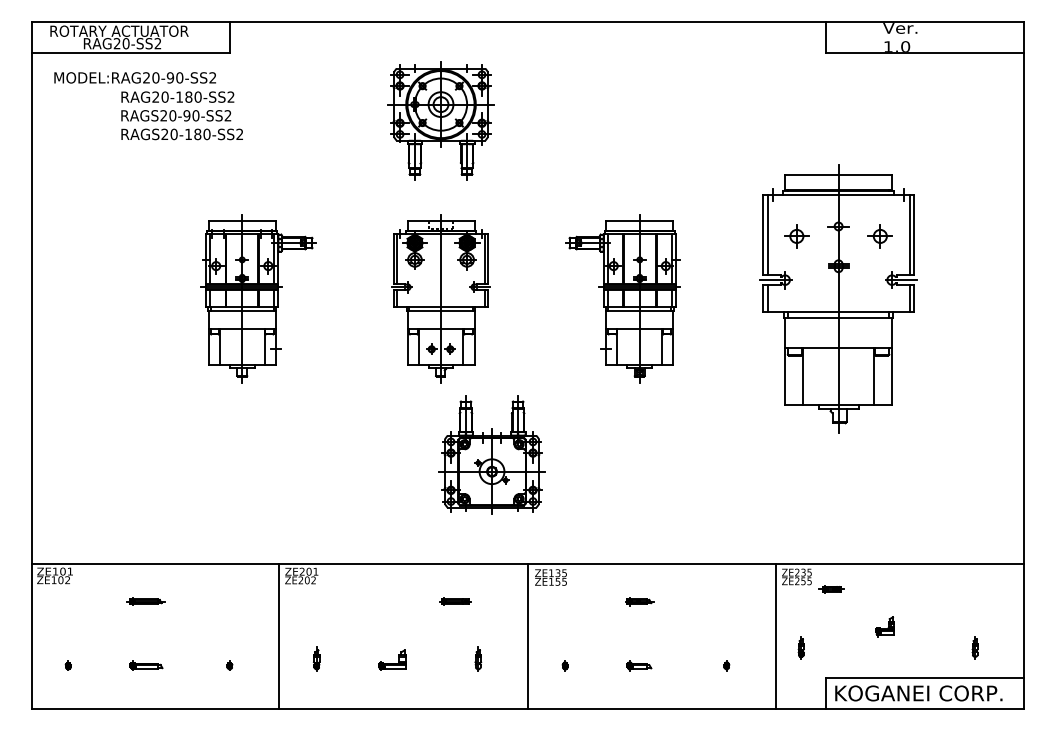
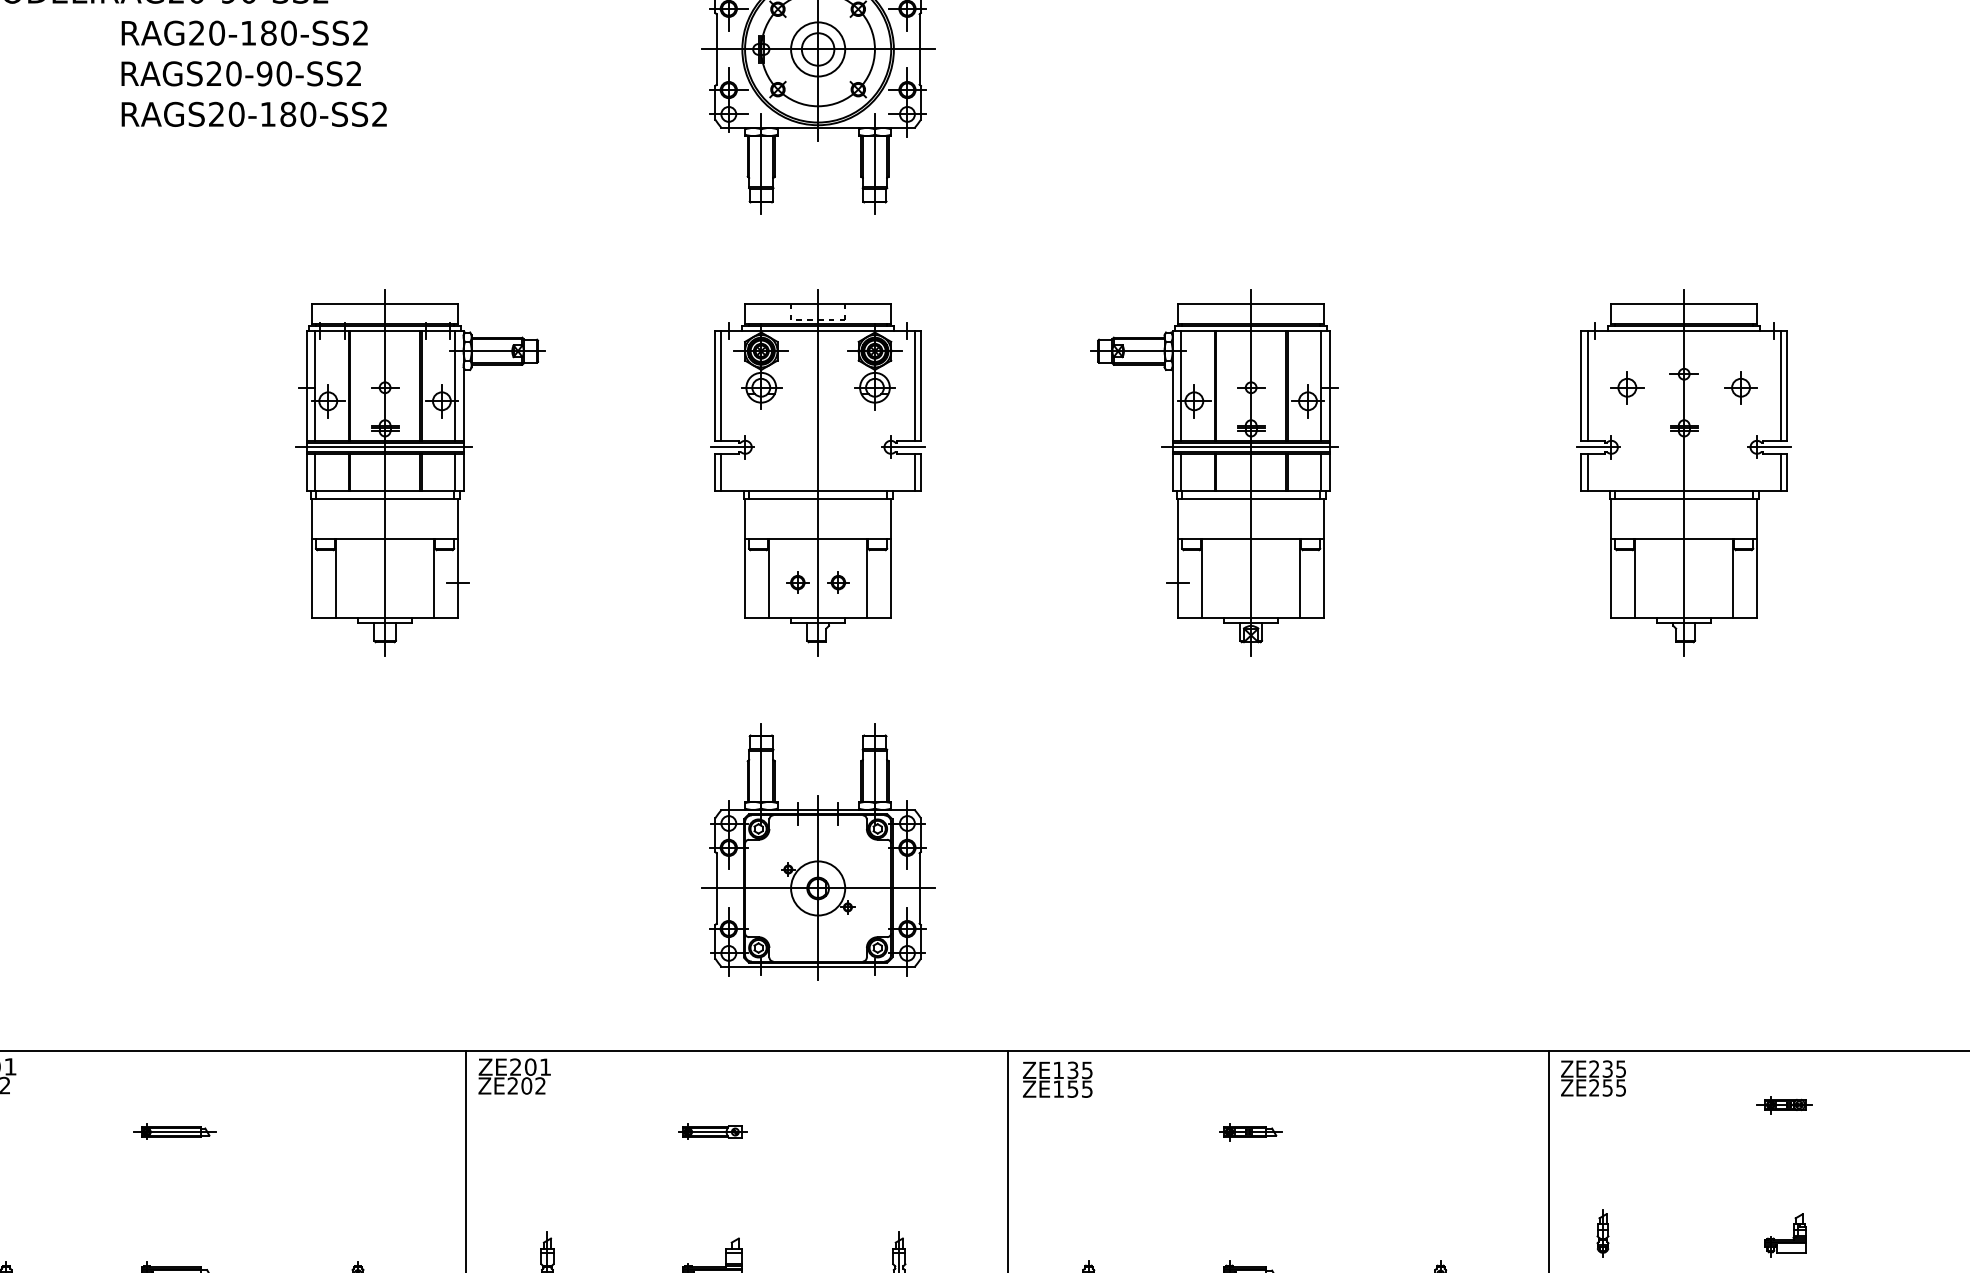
part: (838, 298) -> (1684, 471), size x0.62
part: (491, 454) -> (816, 850), moved
part: (831, 589) -> (1784, 1105), moved
part: (455, 601) -> (712, 1131), moved
part: (884, 626) -> (1784, 1234), moved

